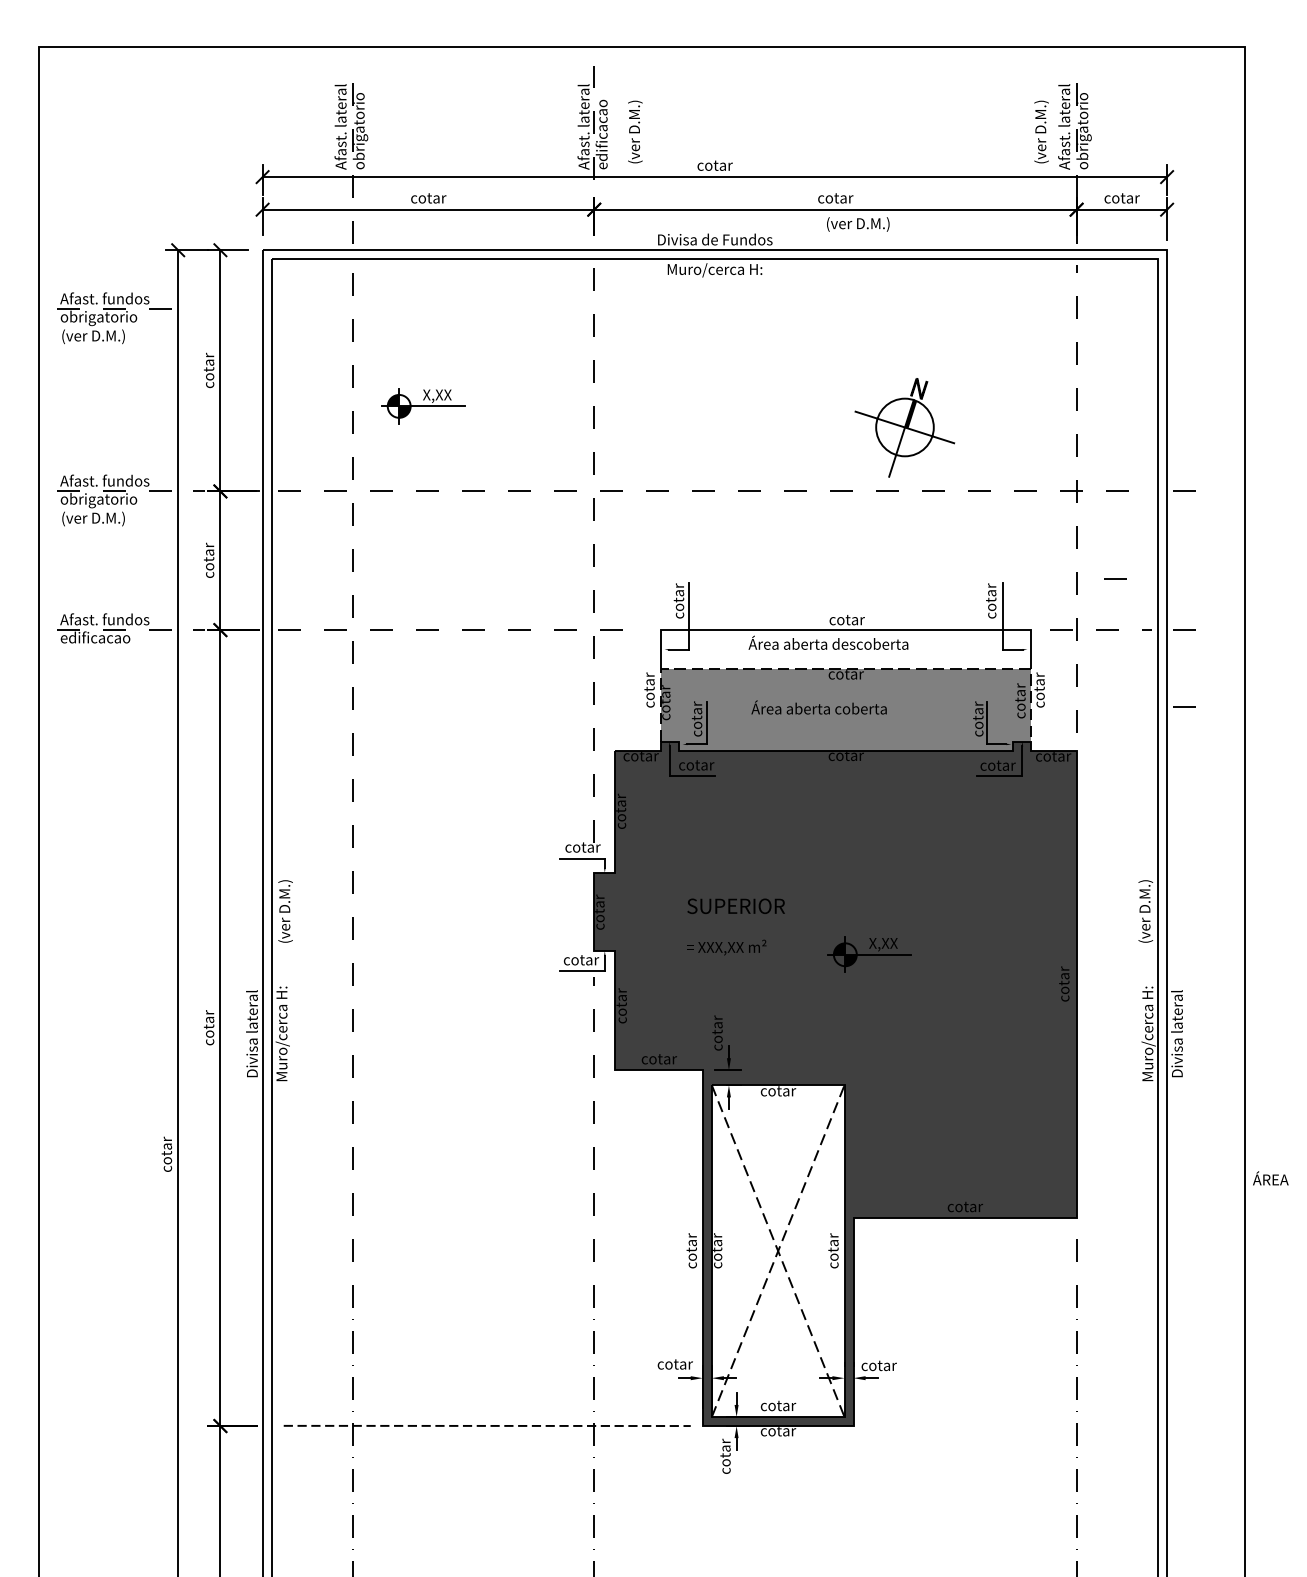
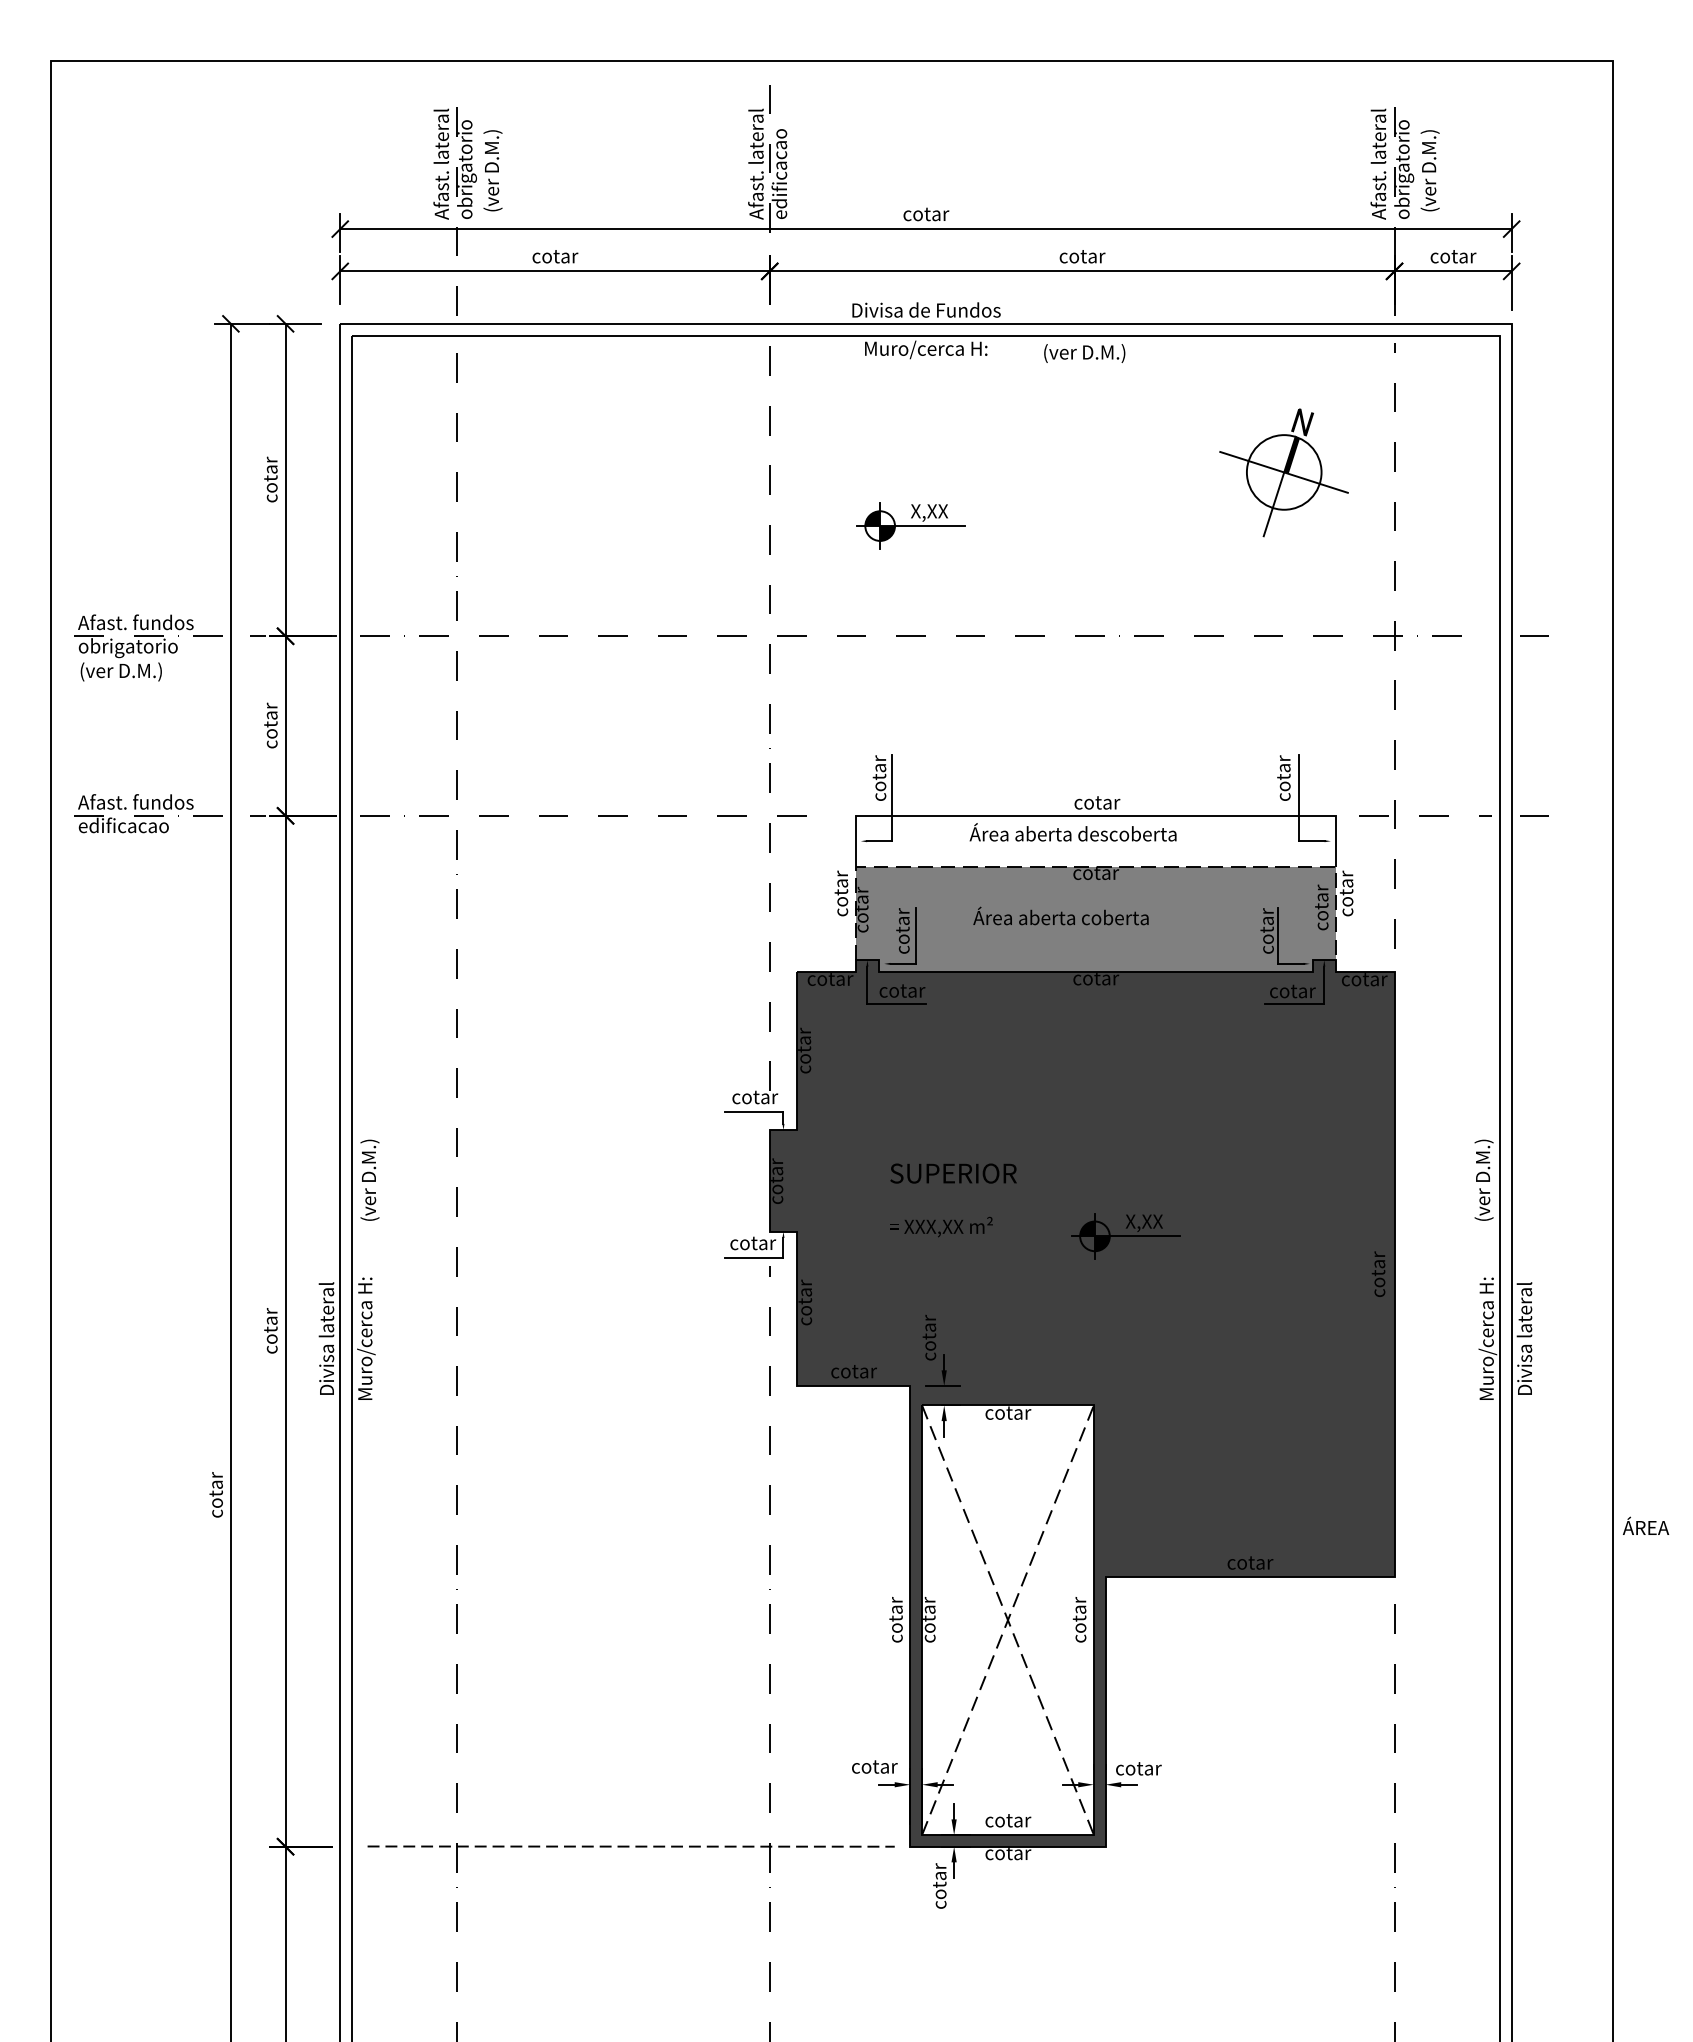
text: (634, 131) -> (492, 170), moved
text: (1041, 131) -> (1429, 170), moved
text: (858, 224) -> (1084, 353), moved
part: (114, 317) -> (148, 411), removed
part: (422, 405) -> (910, 525), moved
part: (904, 427) -> (1283, 472), moved
line: (1115, 578) -> (1444, 748), removed
line: (1184, 707) -> (1534, 915), removed

